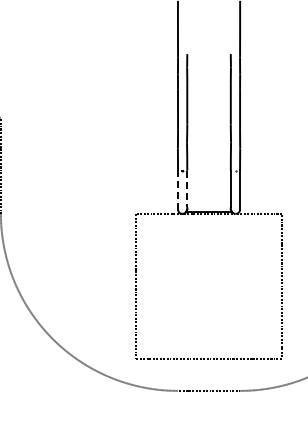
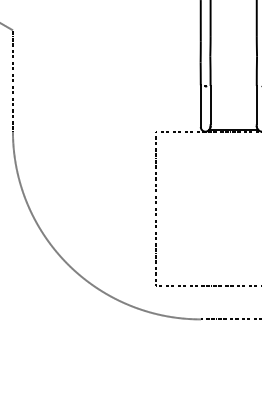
line: (178, 189) -> (201, 105), dashed -> solid
line: (187, 189) -> (210, 105), dashed -> solid

